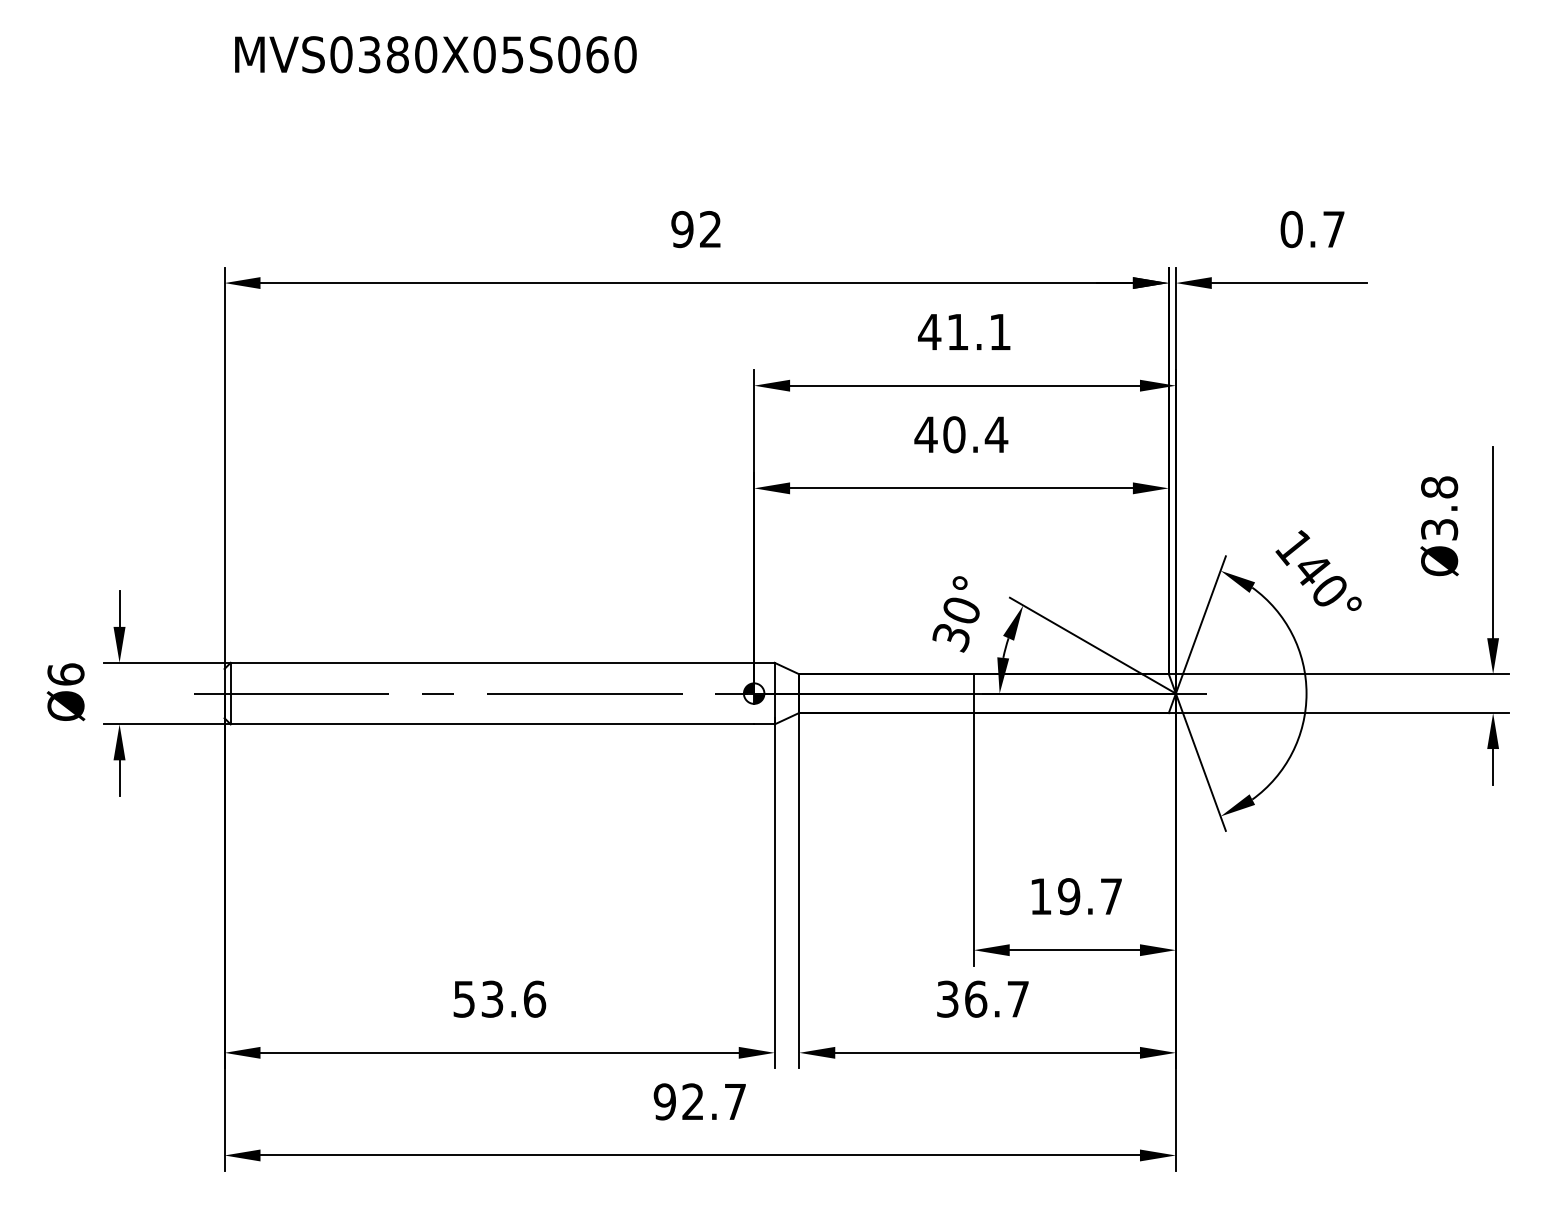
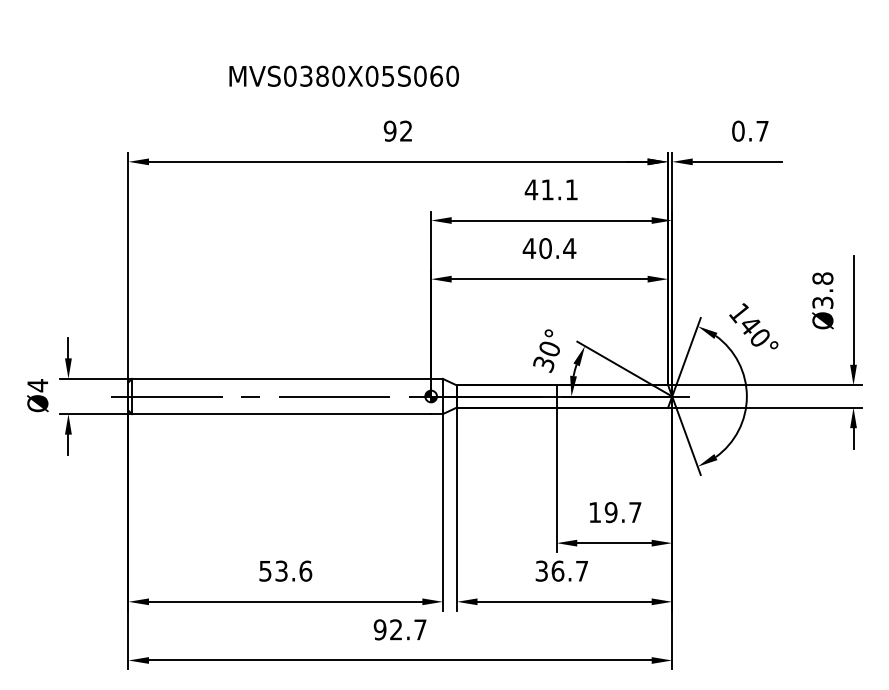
text: (434, 53) -> (343, 75), moved
text: (65, 674) -> (37, 385), Ø6 -> Ø4

